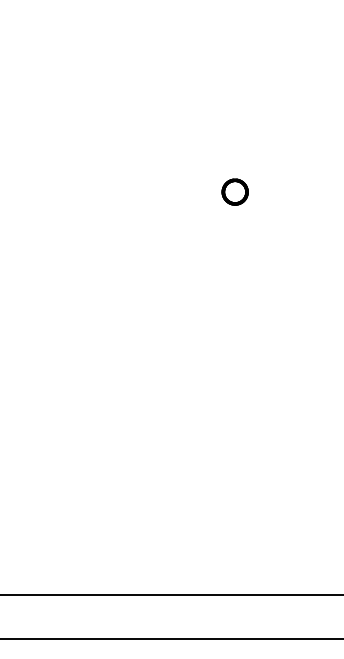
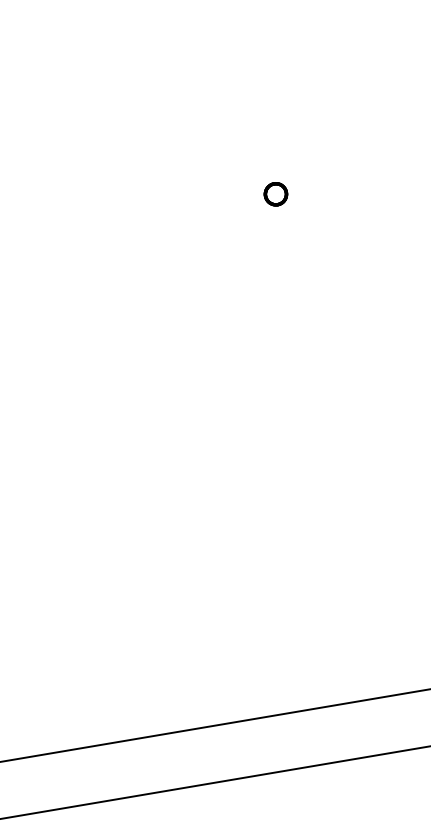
part: (234, 191) -> (275, 193), size x0.7

